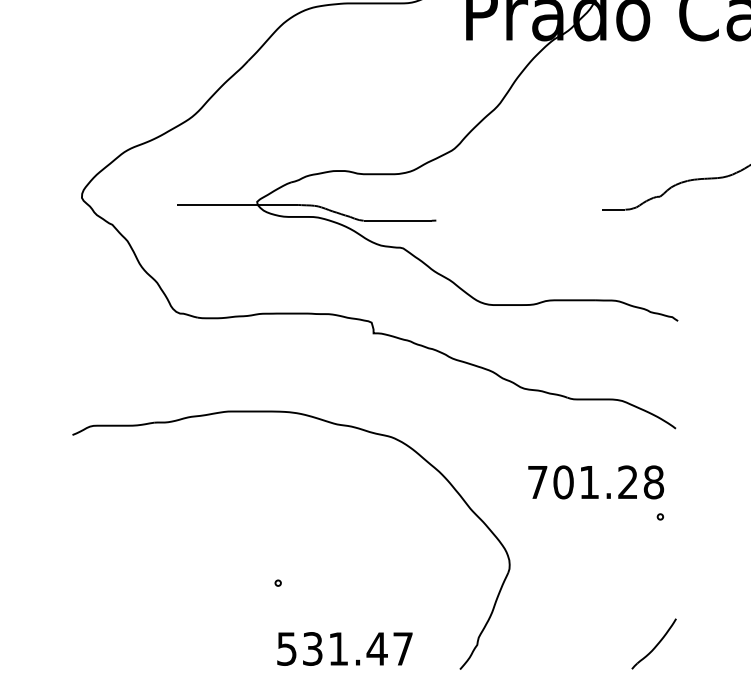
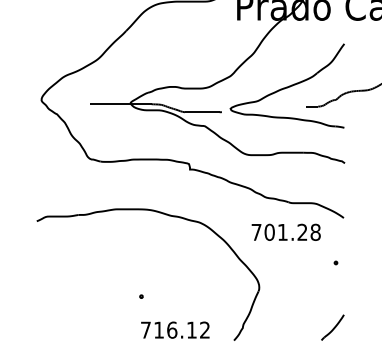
part: (563, 168) -> (286, 85), added
text: (594, 480) -> (285, 231), moved
text: (345, 647) -> (175, 329), 531.47 -> 716.12

